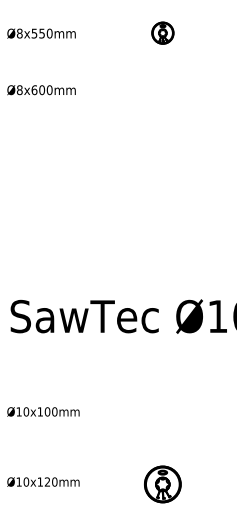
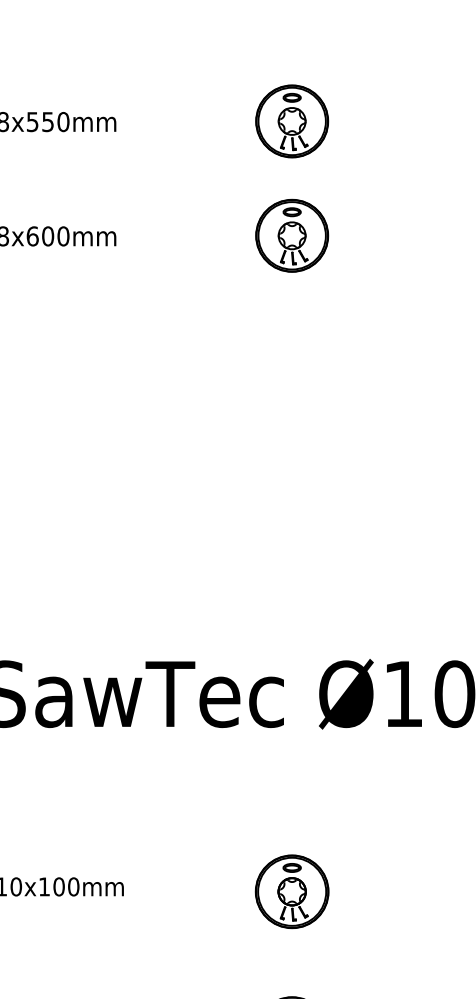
part: (162, 32) -> (291, 119), size x1.67
part: (162, 89) -> (291, 235), added
part: (162, 414) -> (291, 892), added

